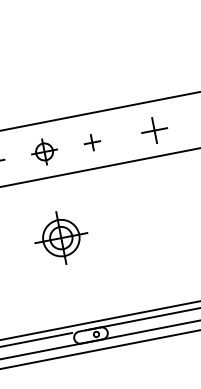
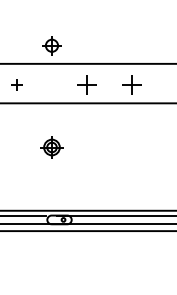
part: (91, 142) -> (86, 84), size x1.6
part: (43, 151) -> (51, 45), moved
part: (60, 238) -> (51, 147), size x0.6

